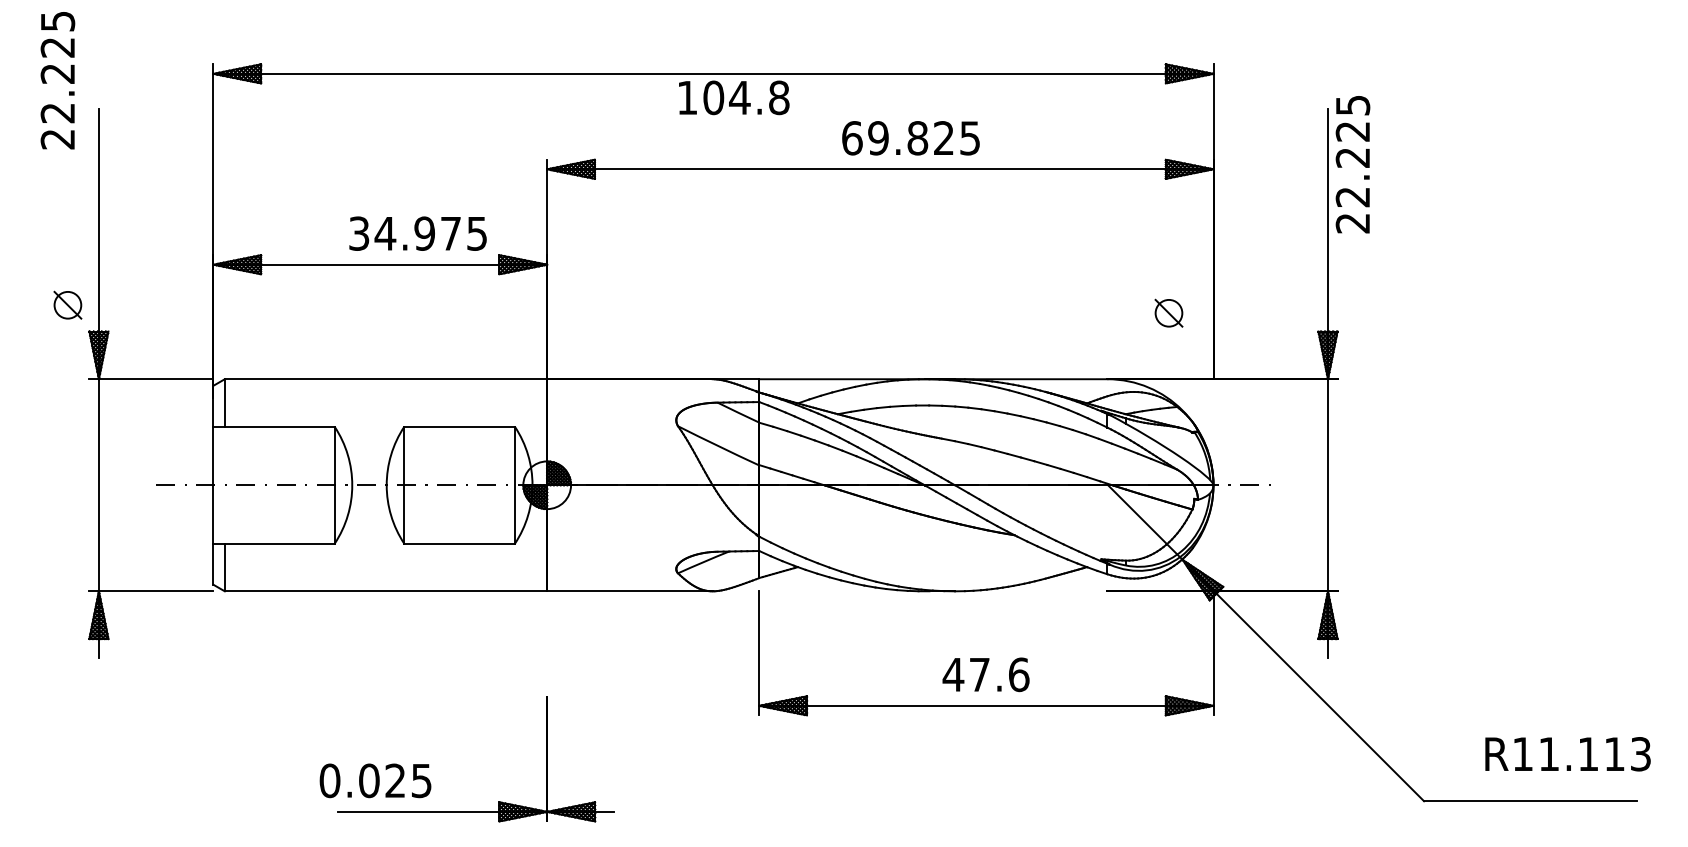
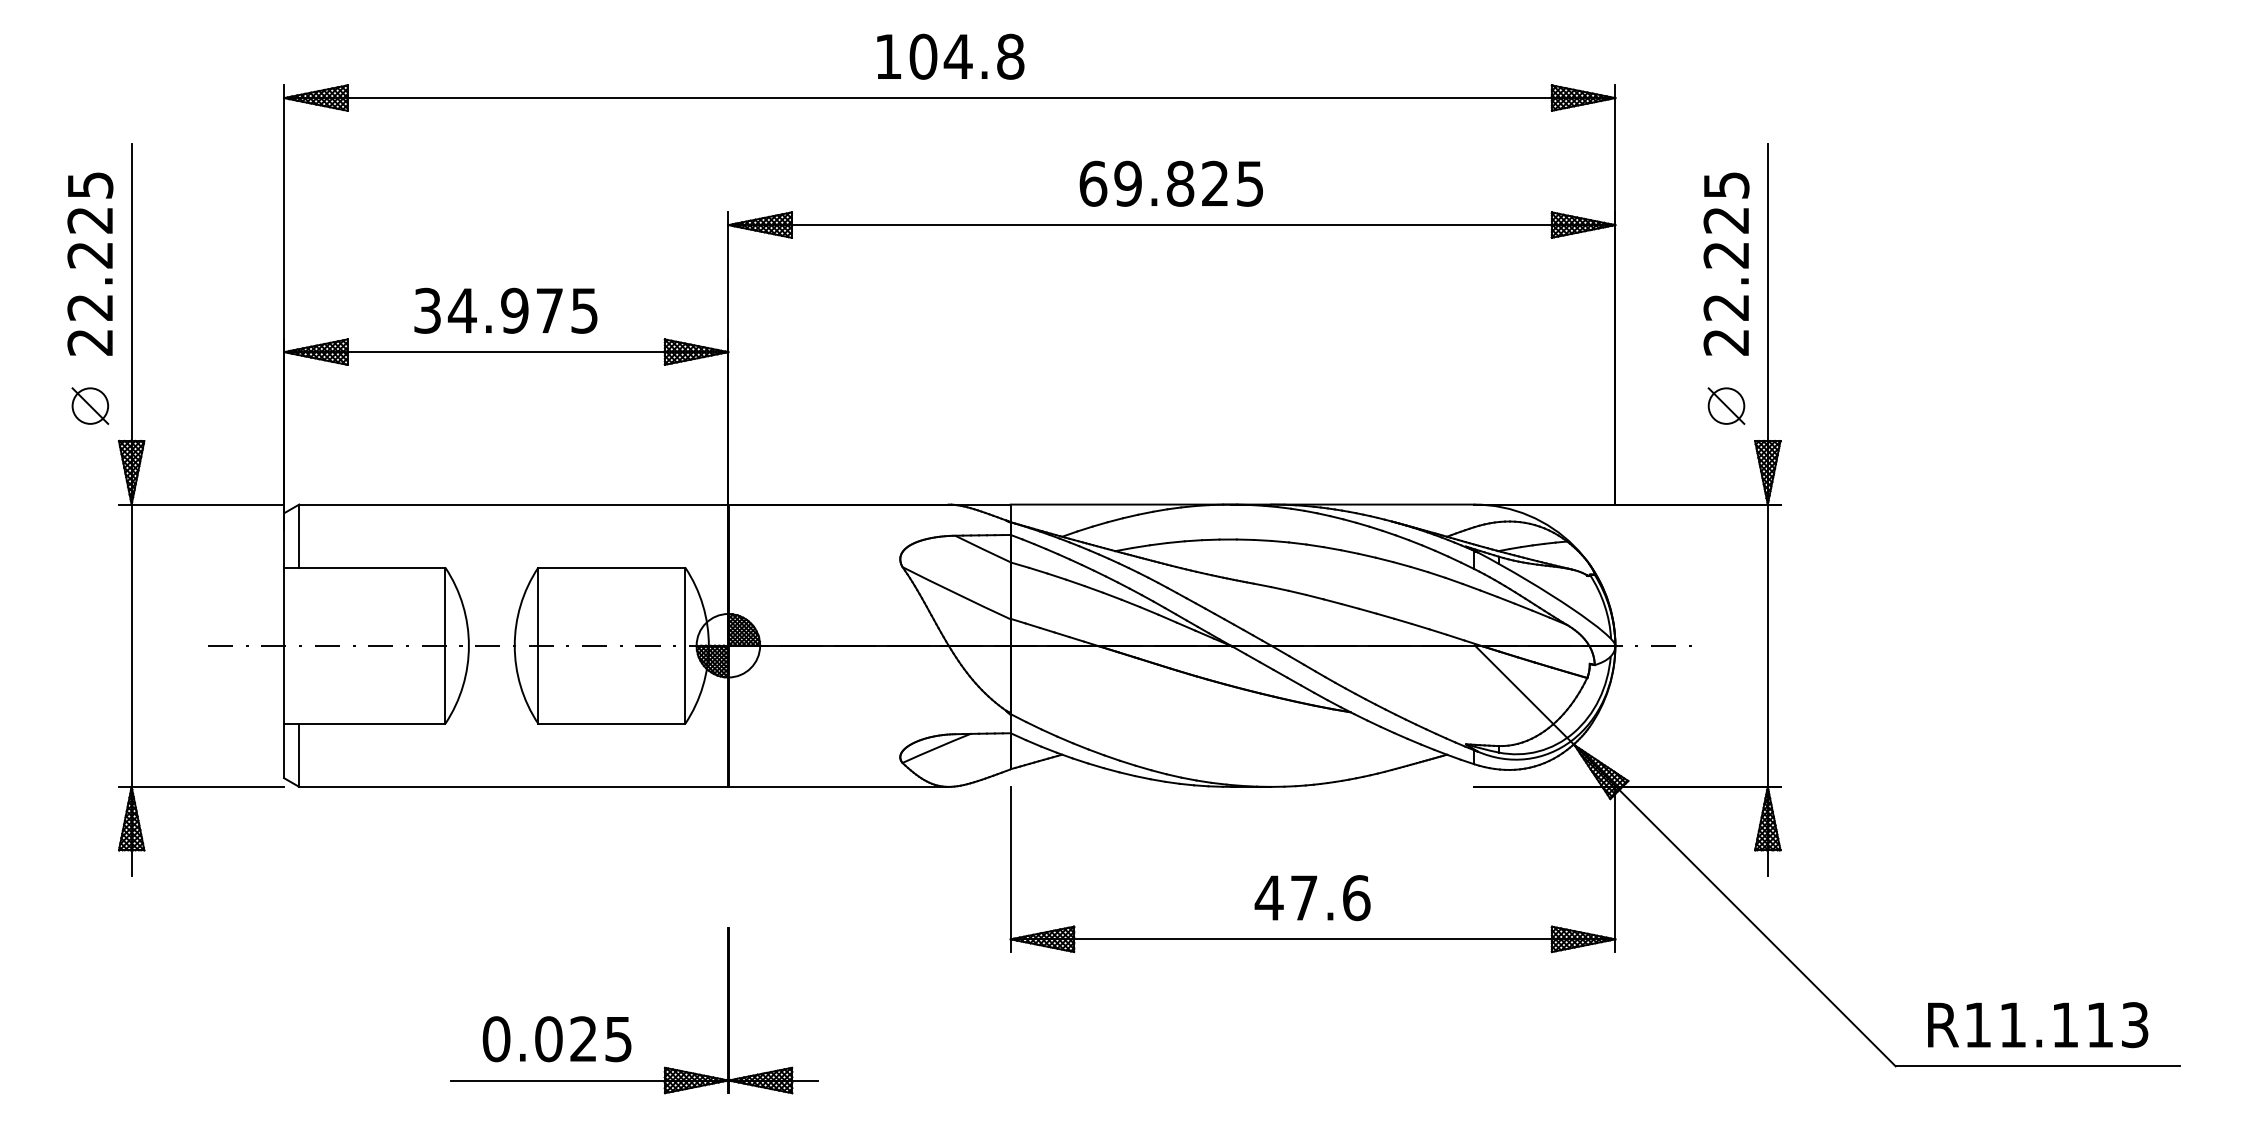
text: (57, 80) -> (89, 263), moved
text: (734, 97) -> (951, 56), moved
text: (910, 138) -> (1170, 184), moved
text: (1352, 164) -> (1725, 263), moved
text: (417, 233) -> (505, 310), moved
part: (1168, 312) -> (1725, 405), moved
text: (1567, 754) -> (2037, 1025), moved
text: (375, 780) -> (557, 1038), moved

